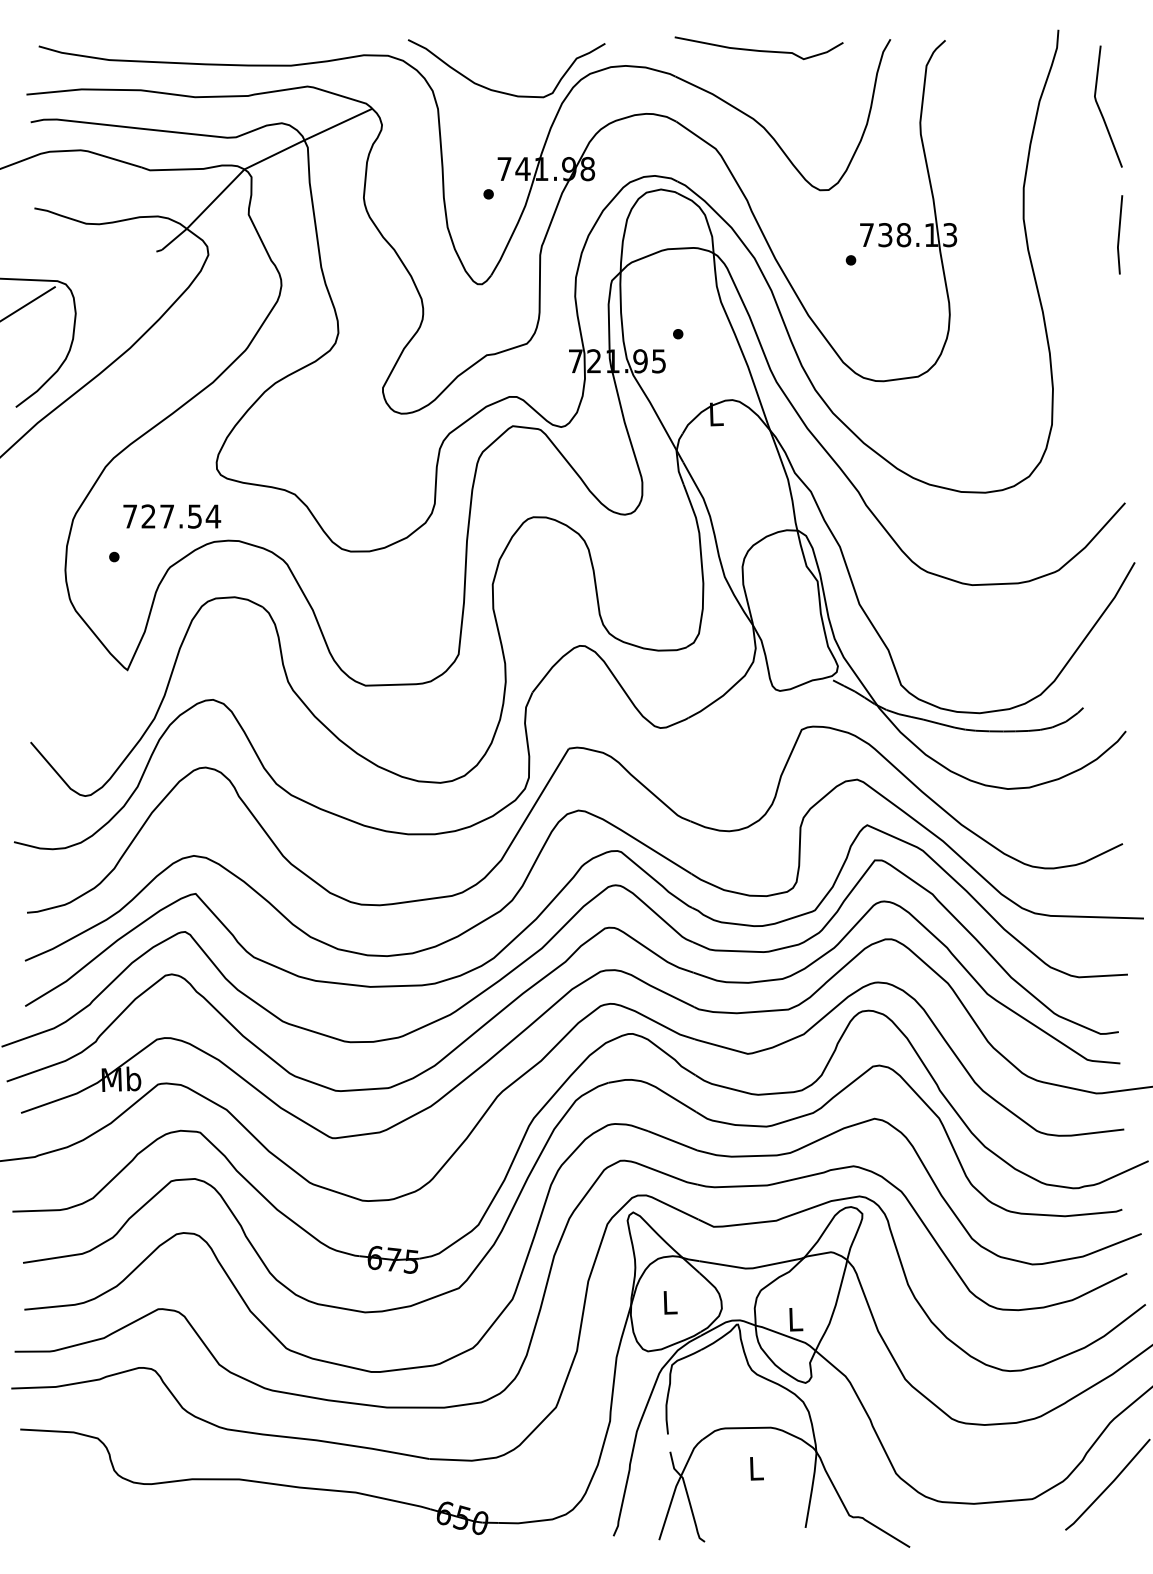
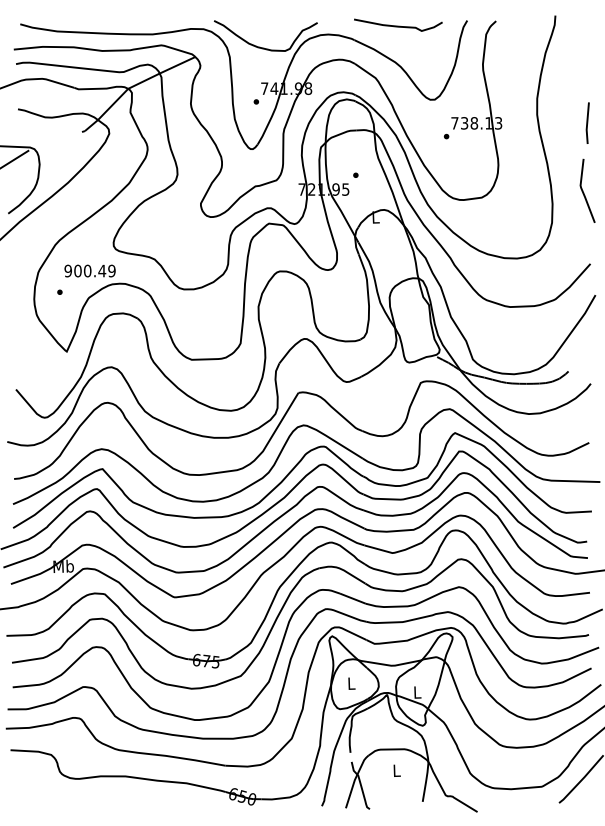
line: (1102, 109) -> (584, 192), moved
text: (170, 515) -> (89, 270), 727.54 -> 900.49

